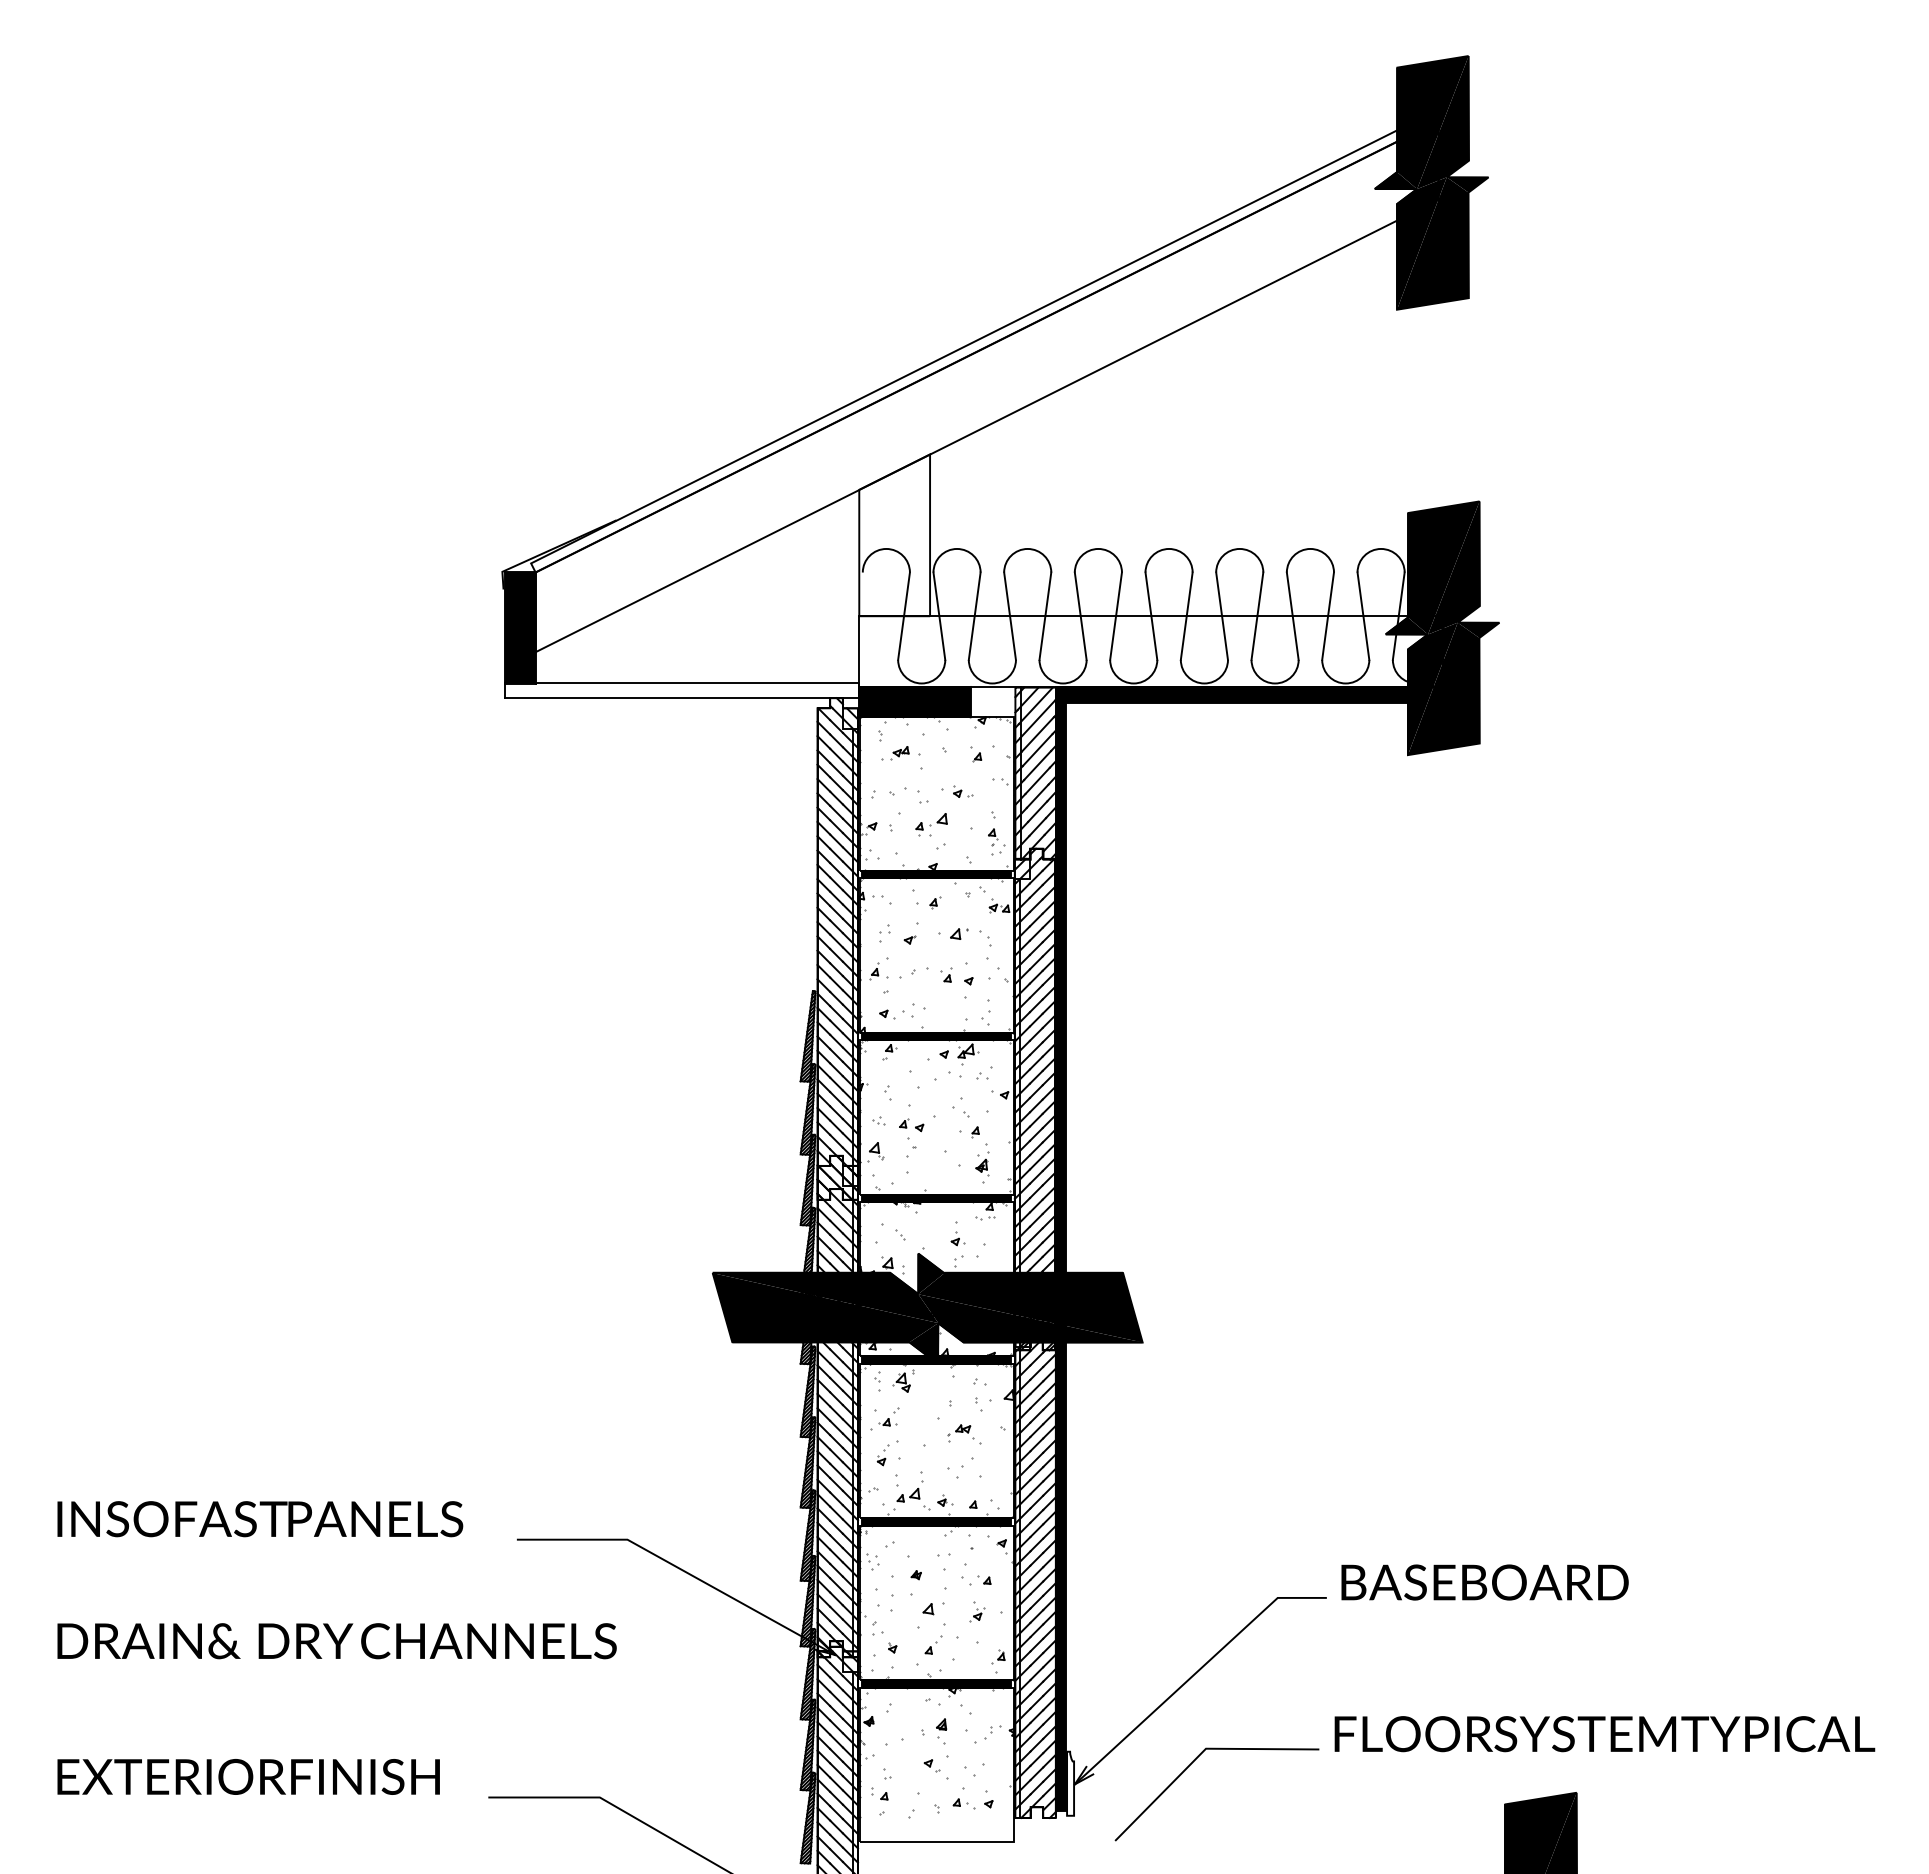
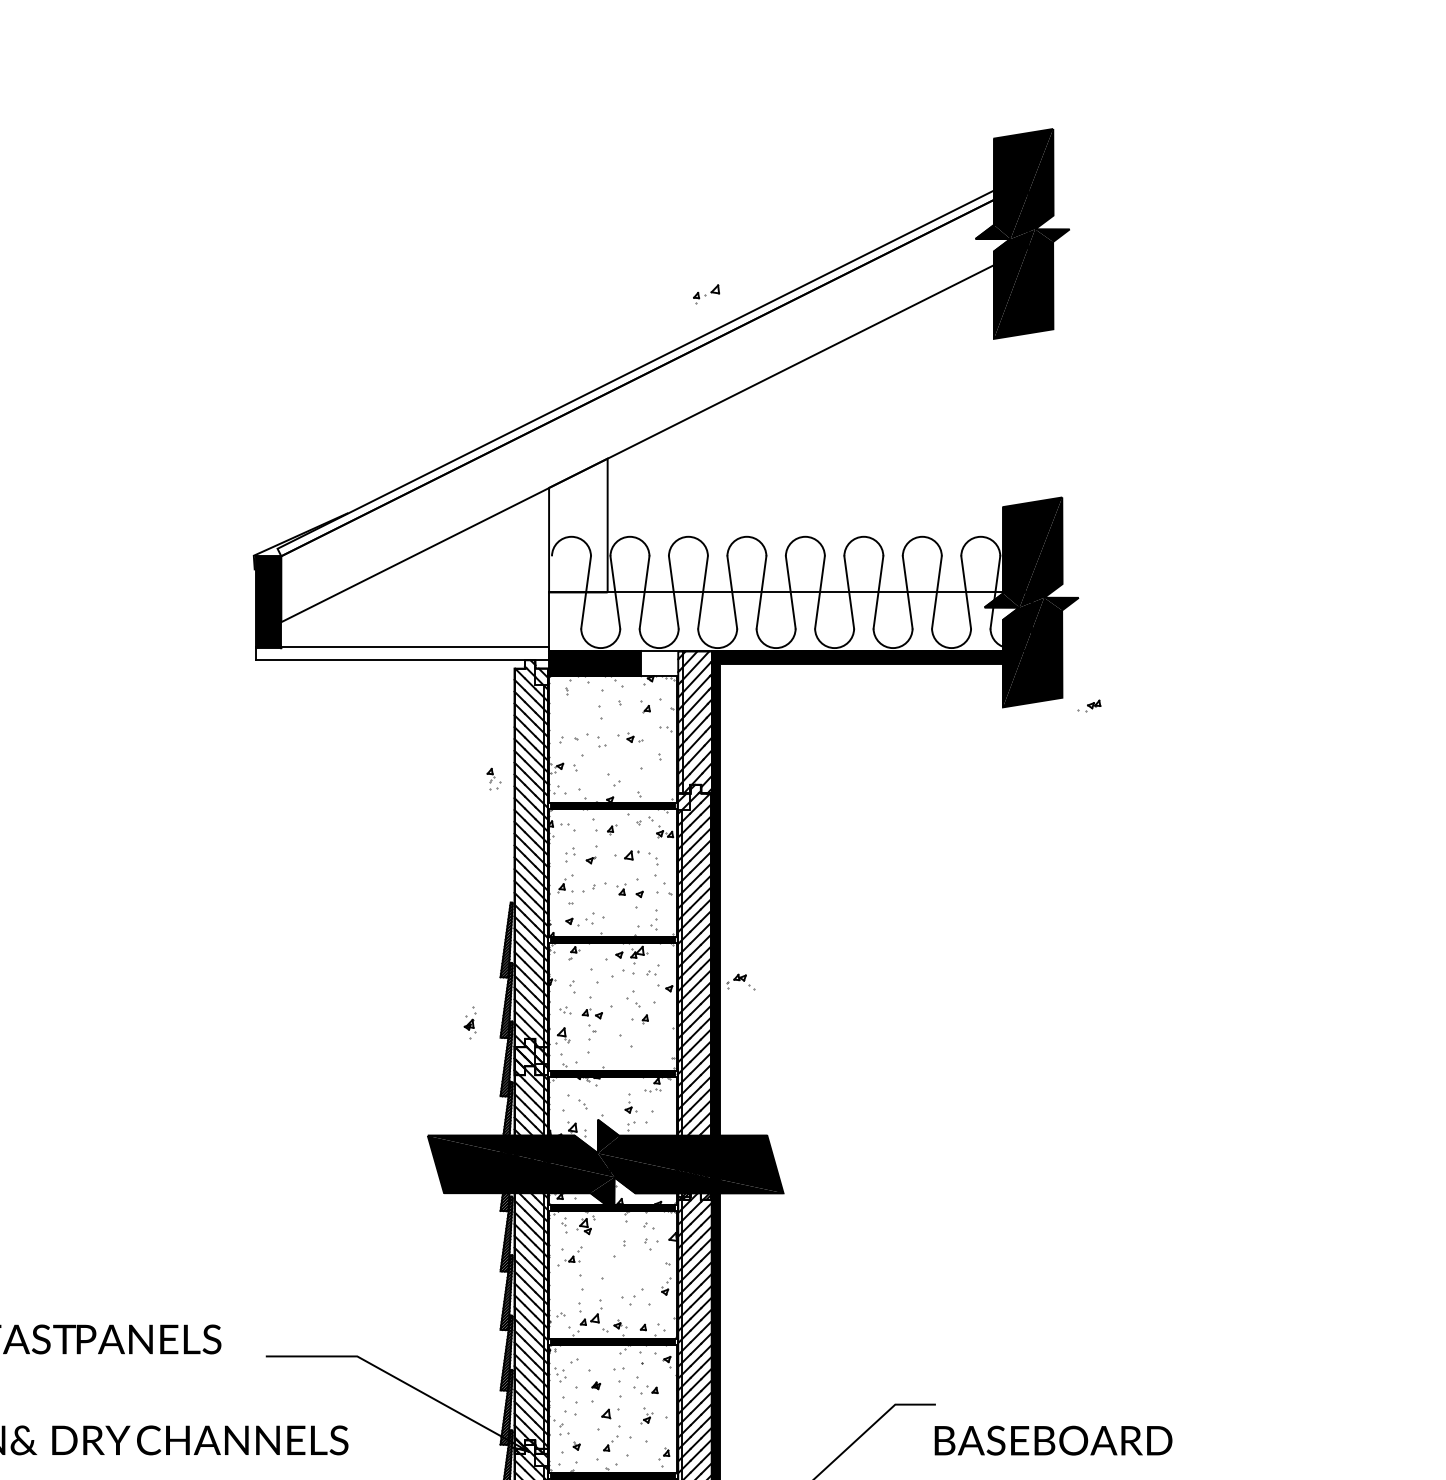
part: (895, 753) -> (1089, 706), moved
part: (931, 824) -> (706, 294), moved
part: (996, 841) -> (493, 778), moved
part: (982, 1163) -> (469, 1022), moved
part: (964, 1434) -> (741, 982), moved
part: (882, 1455) -> (665, 1286), moved
text: (1484, 1582) -> (1053, 1440), moved

